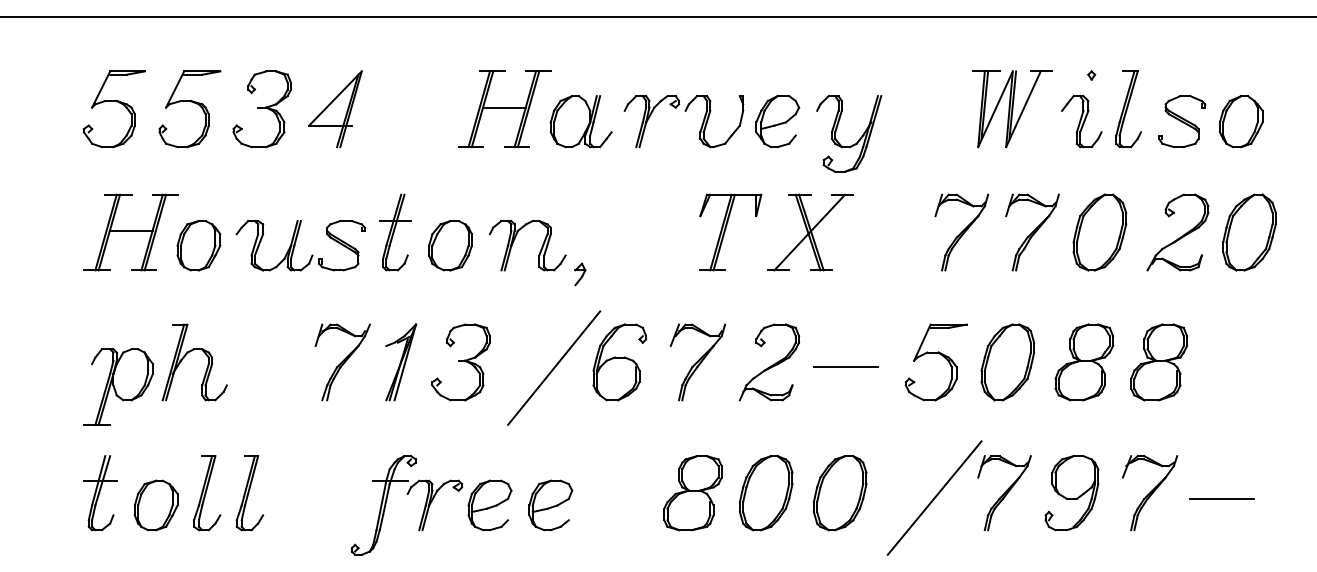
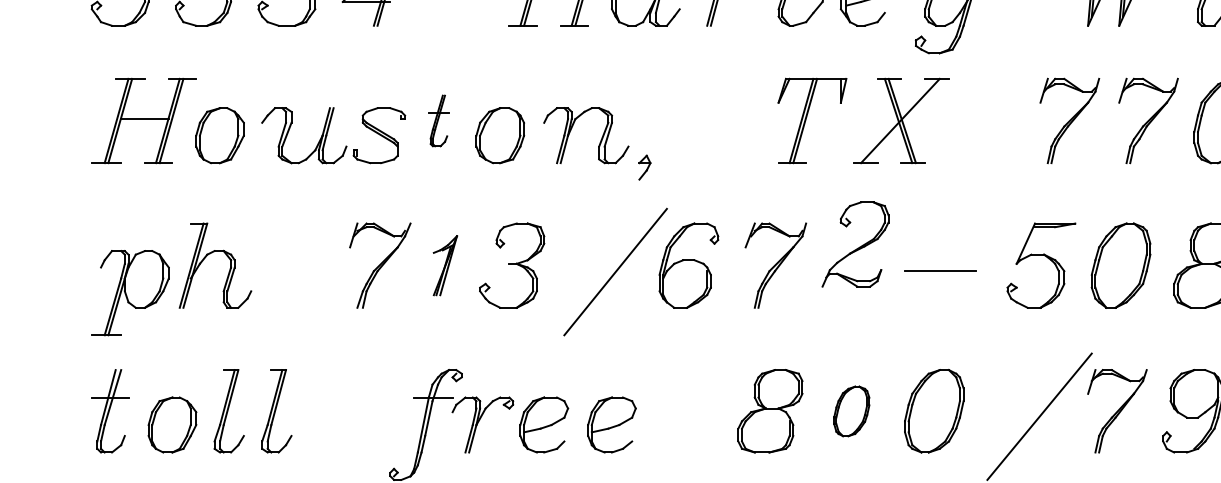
part: (395, 232) -> (438, 120), size x0.6
part: (401, 362) -> (445, 265), size x0.7
part: (769, 362) -> (855, 244), moved
part: (765, 493) -> (851, 411), size x0.6

